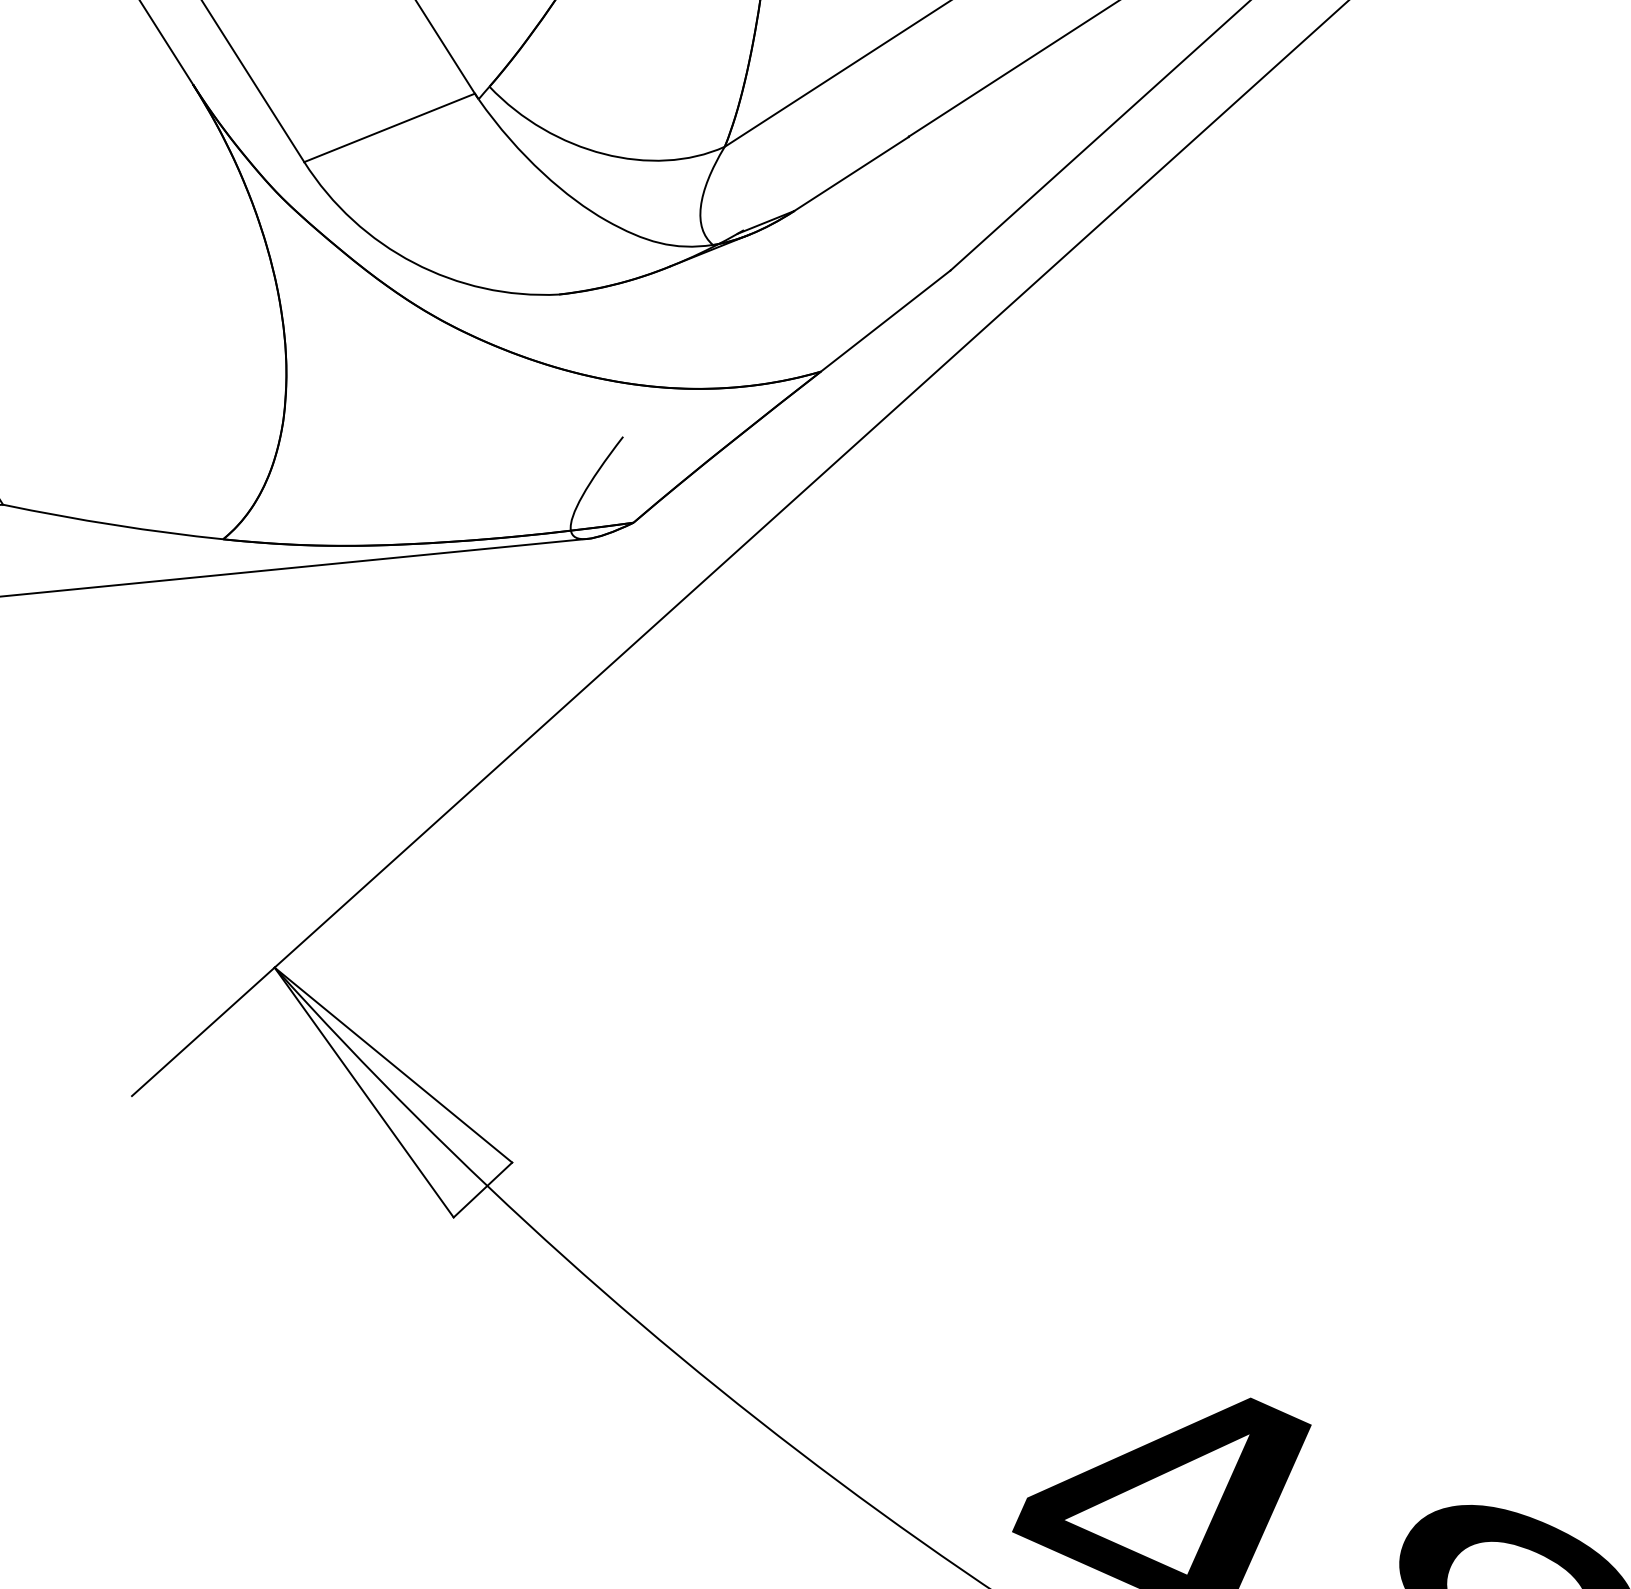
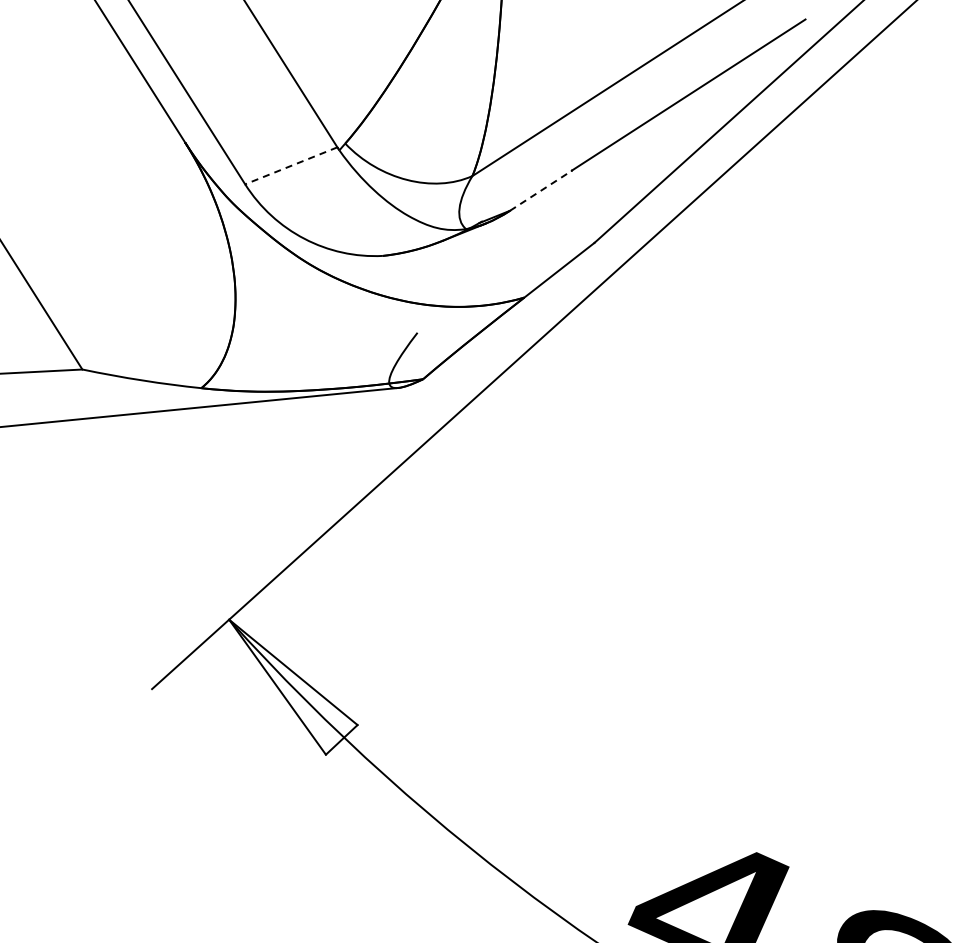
line: (389, 127) -> (291, 165), solid -> dashed
line: (850, 173) -> (540, 190), solid -> dashed

